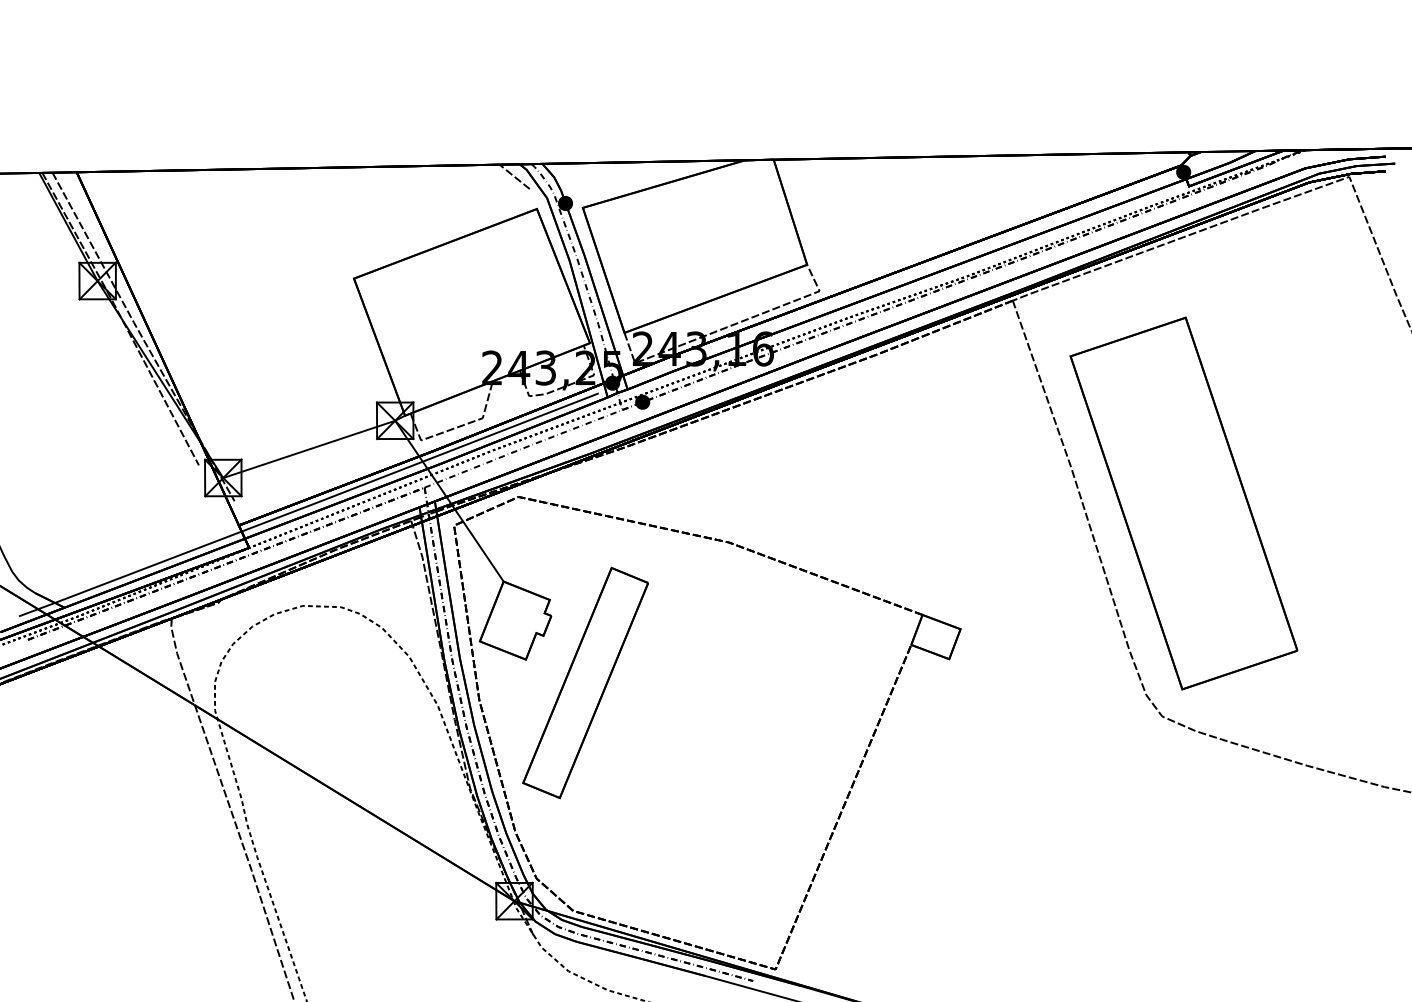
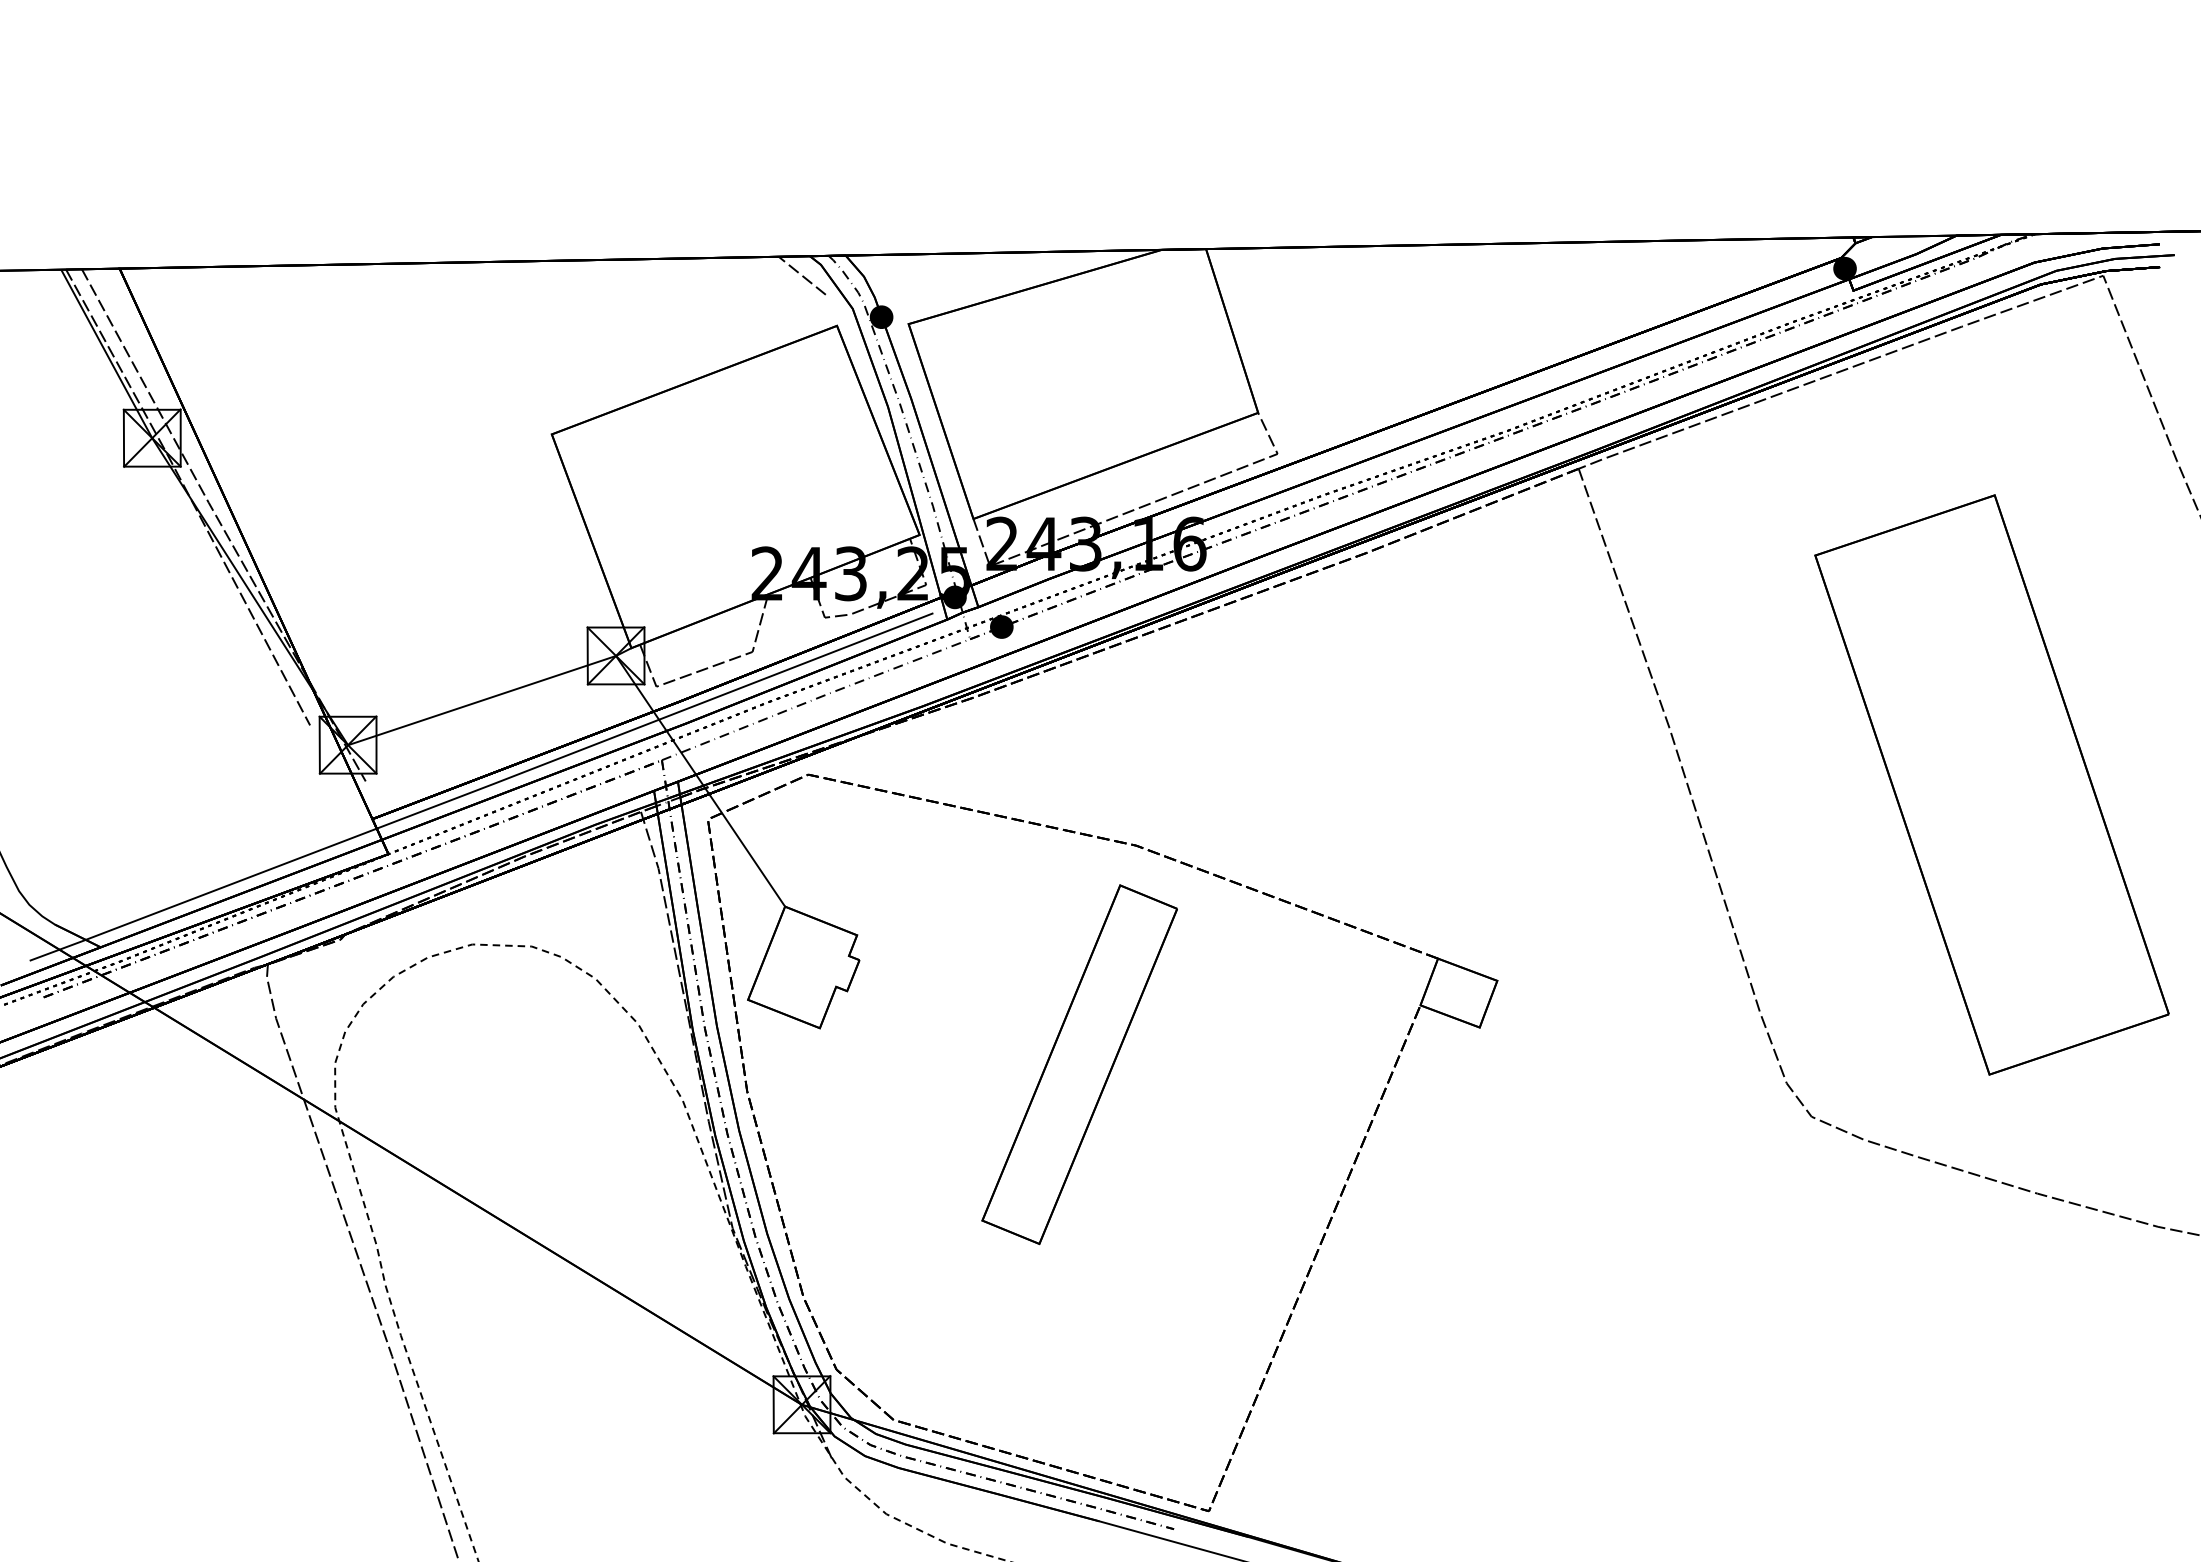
part: (1183, 503) -> (1991, 784), moved
part: (585, 682) -> (1079, 1063), moved

